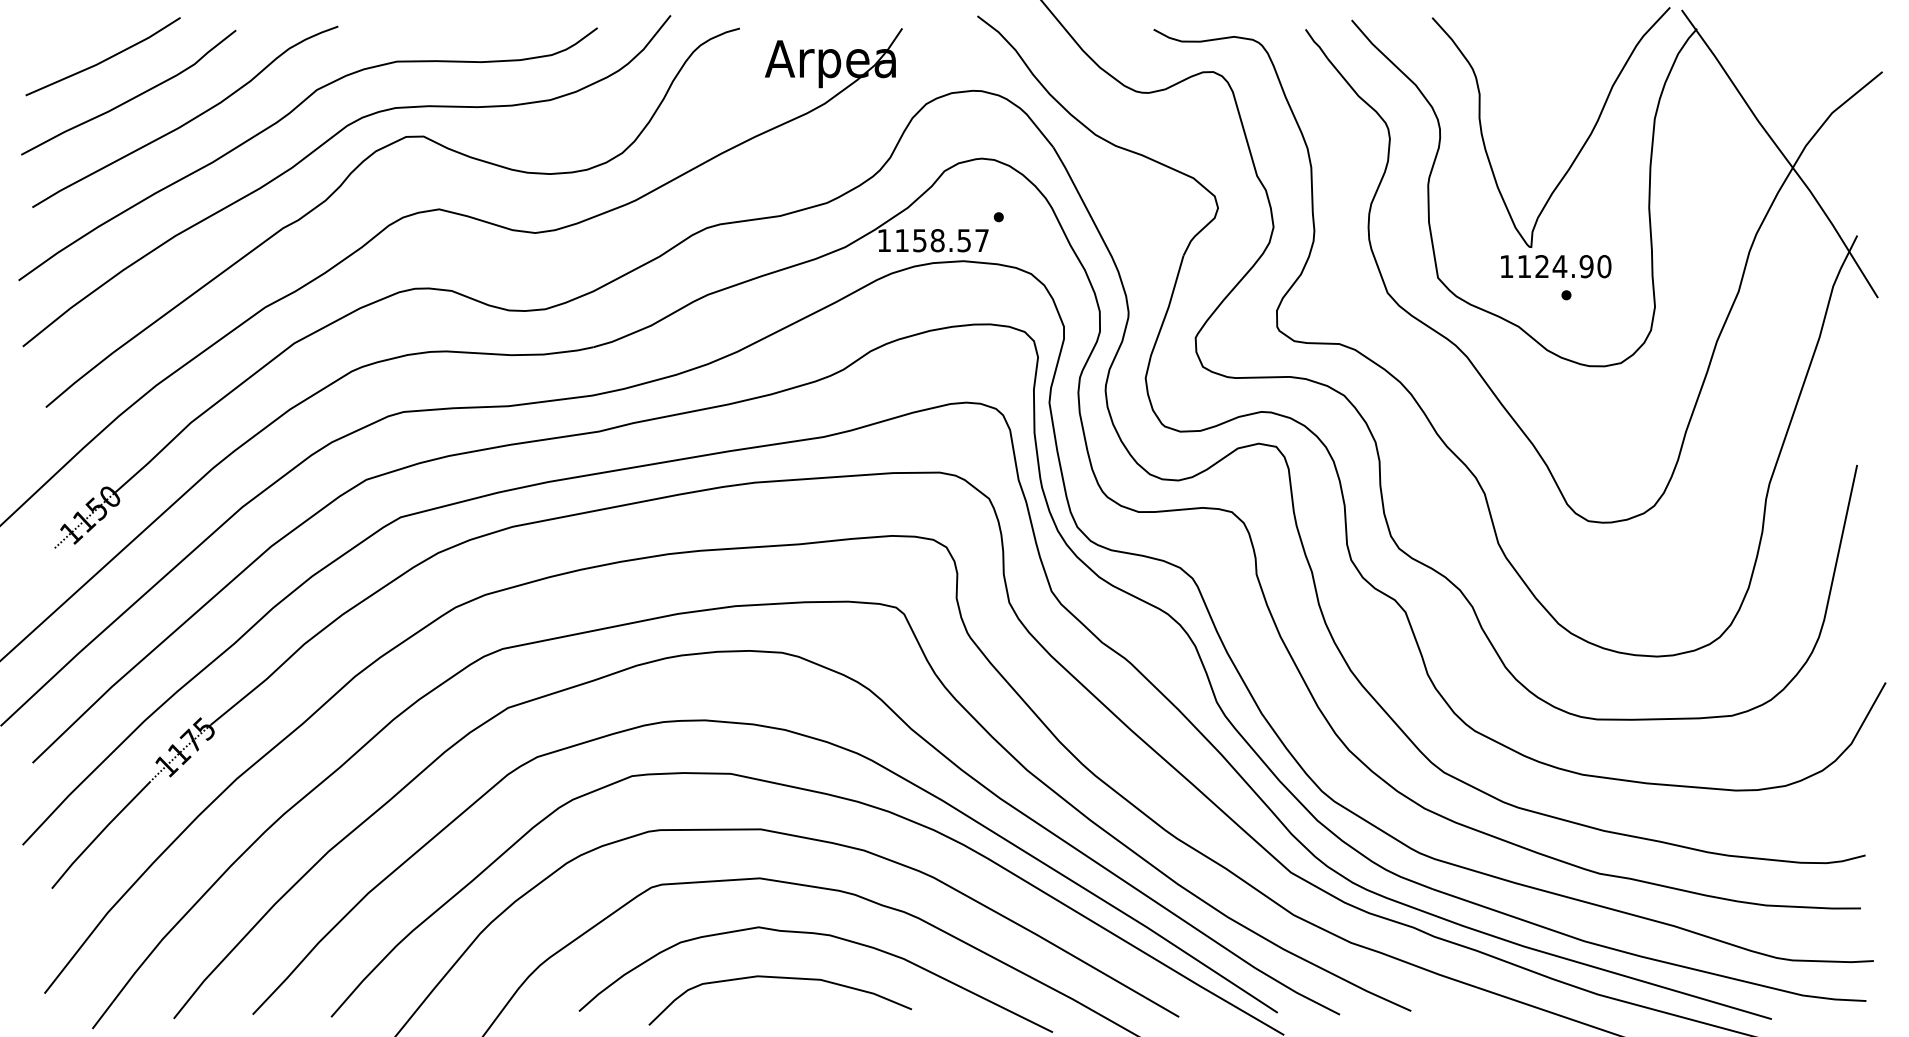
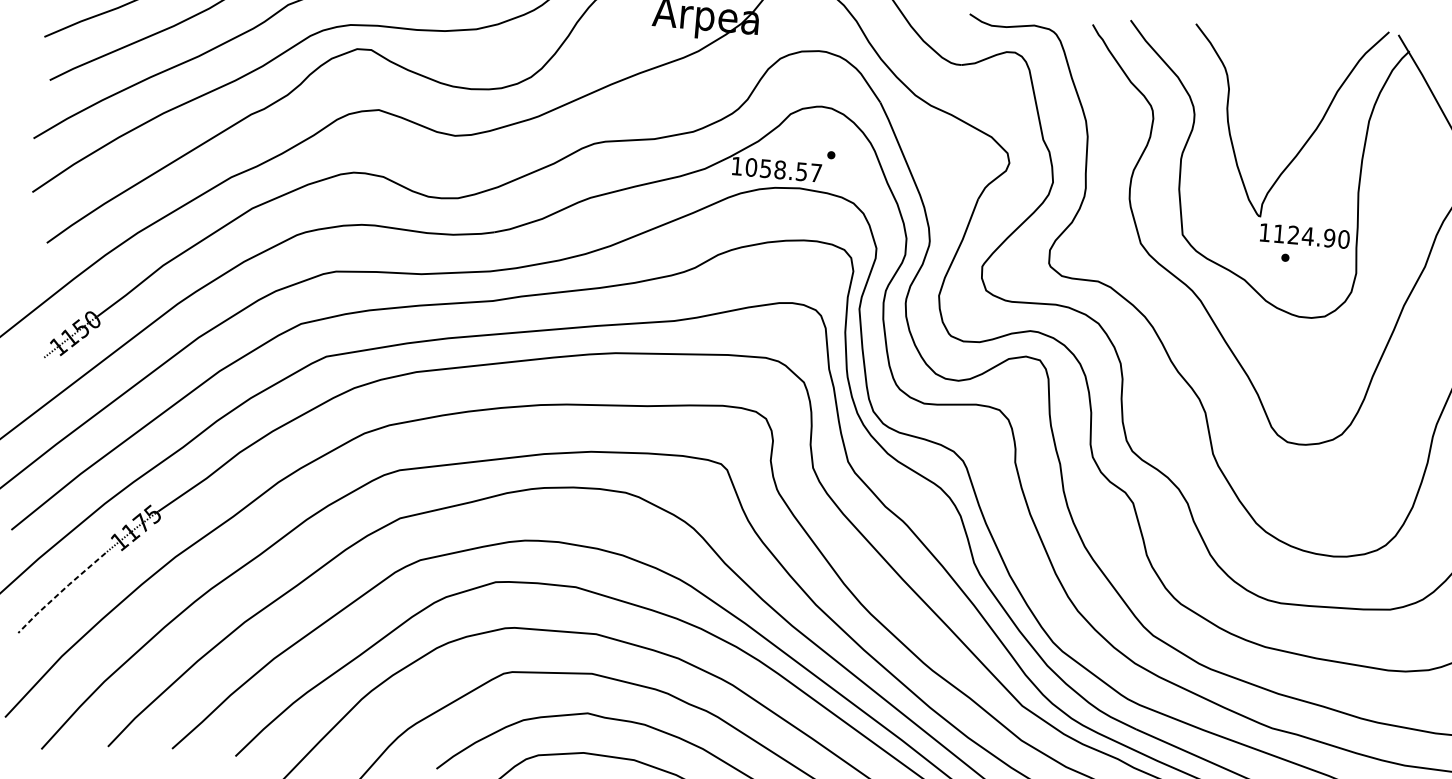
text: (902, 240) -> (751, 167), 1158.57 -> 1058.57
text: (1556, 266) -> (1305, 236), moved
line: (99, 834) -> (60, 592), solid -> dashed

